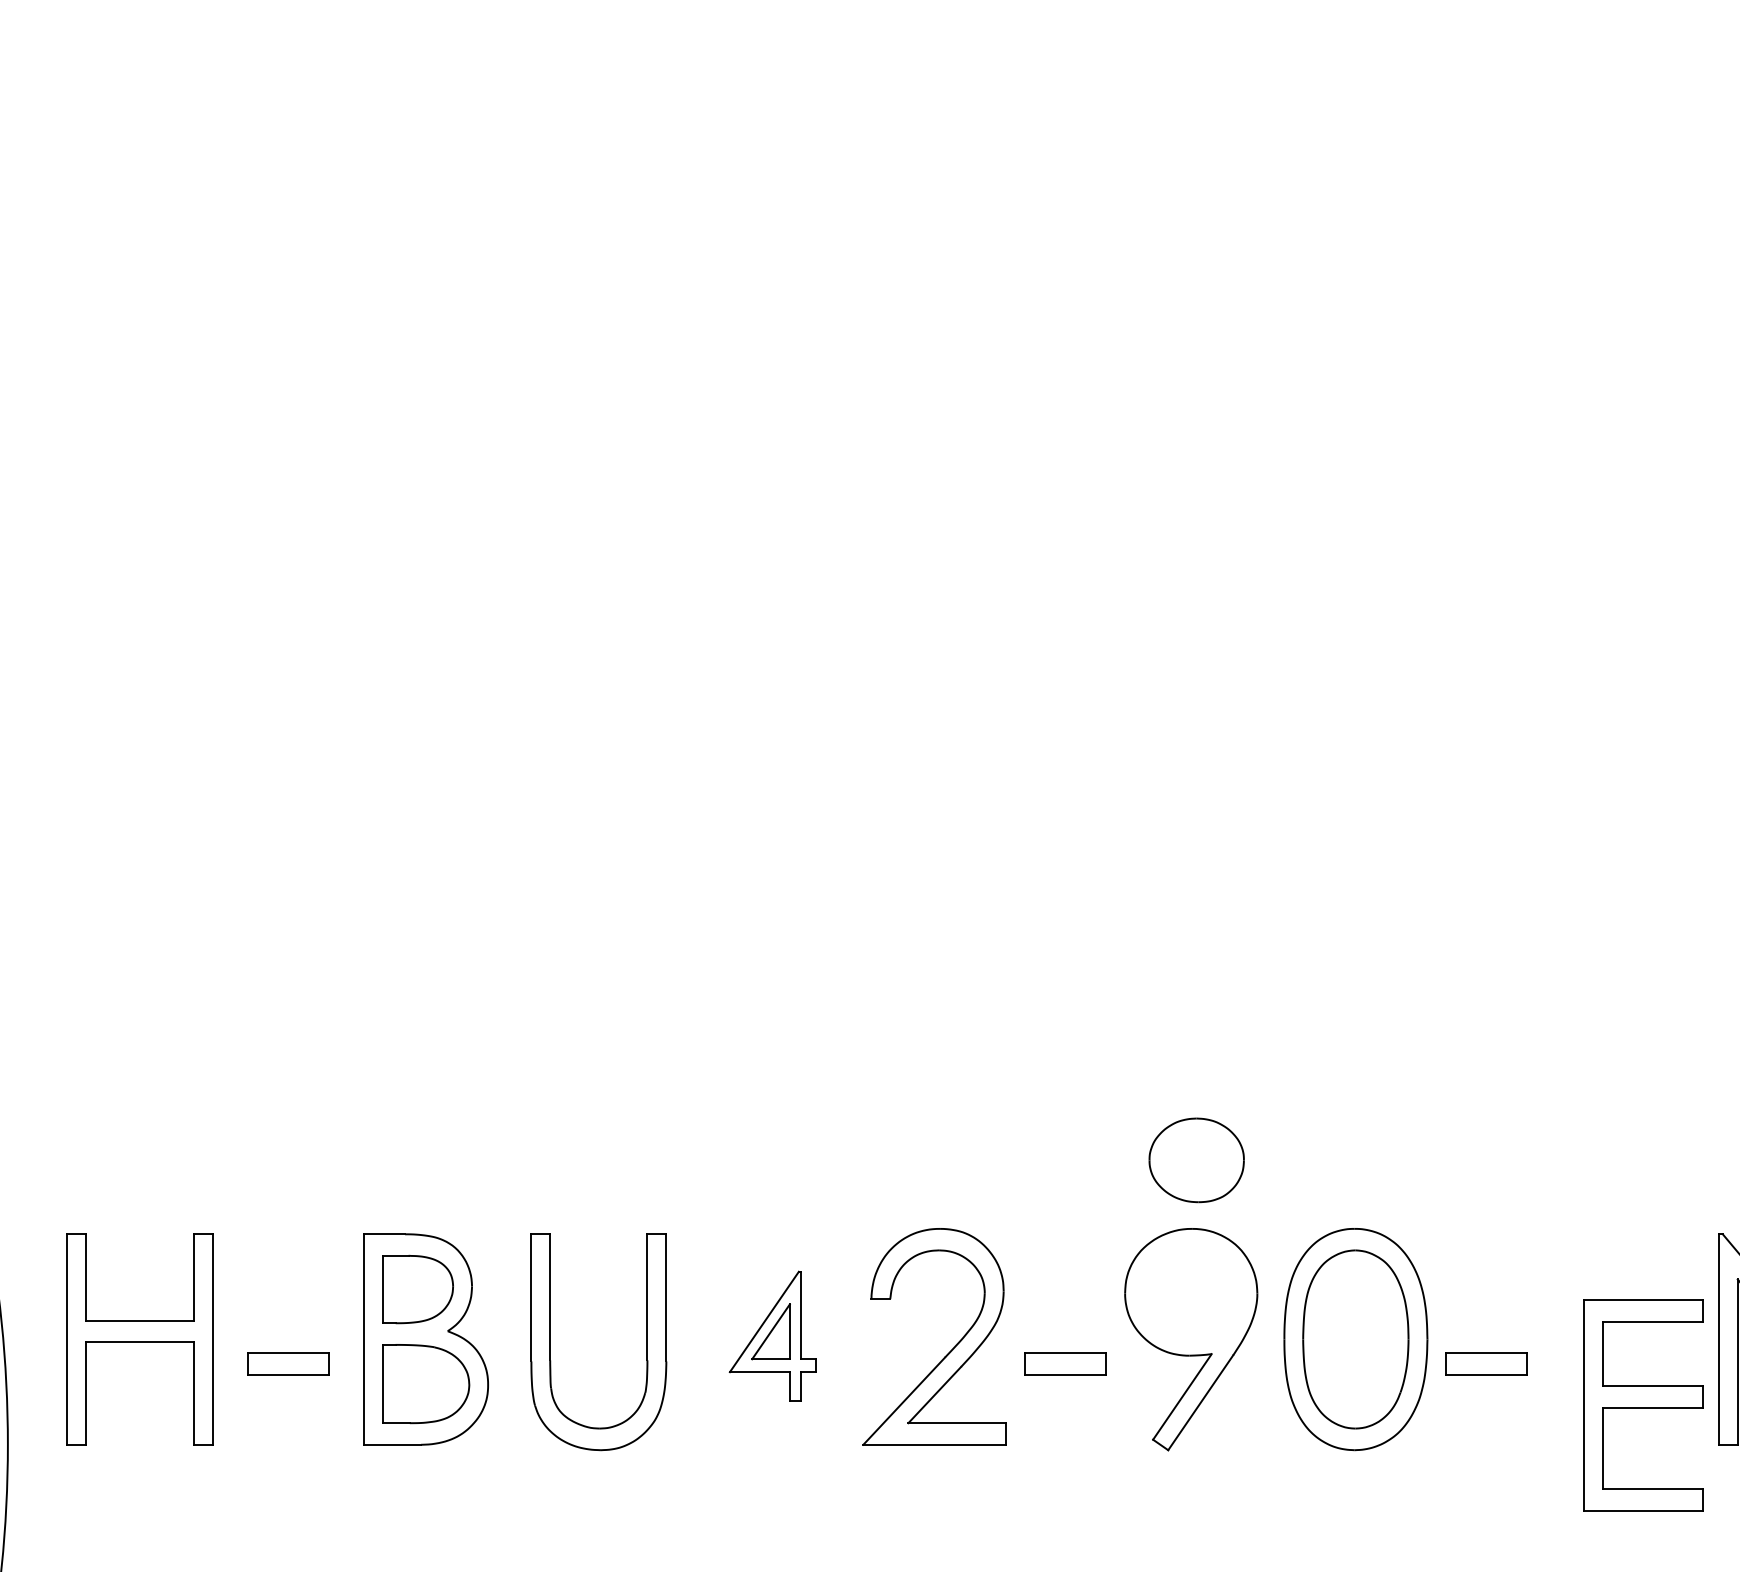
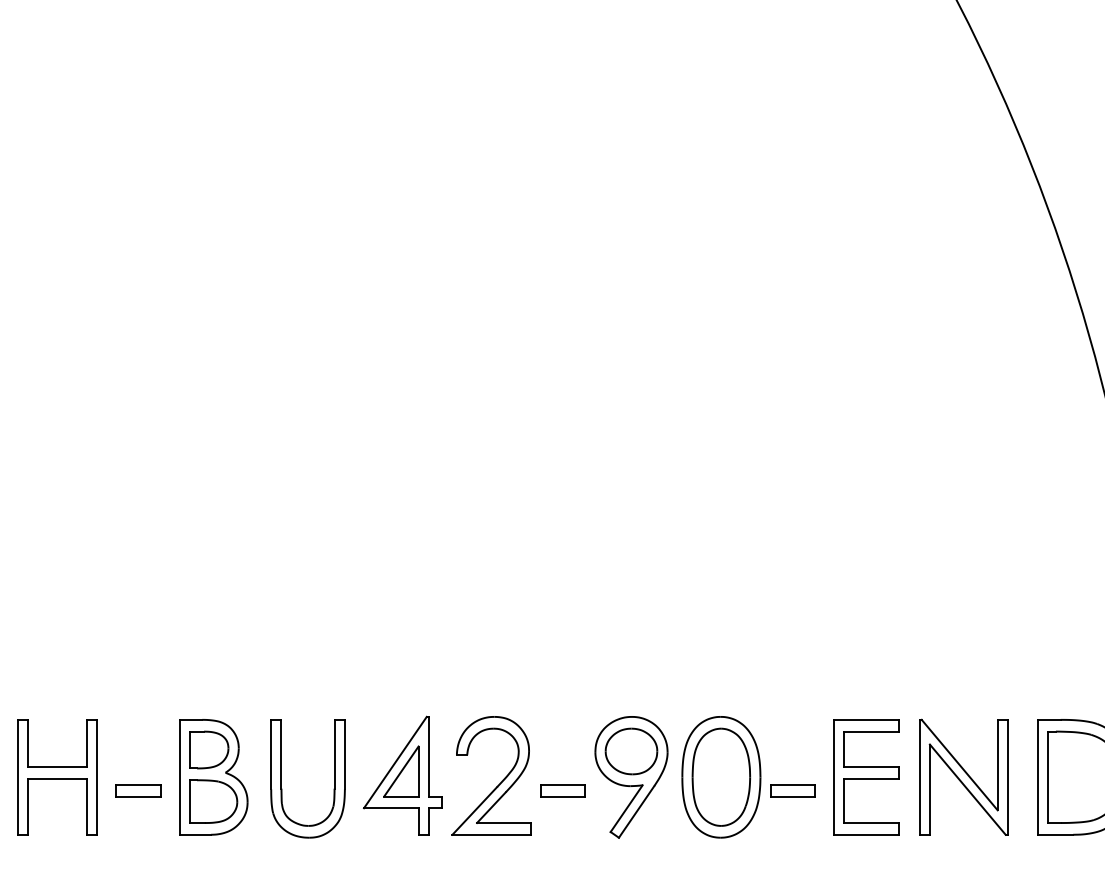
part: (1196, 1160) -> (631, 751), moved
part: (771, 1336) -> (402, 775), size x1.67
part: (1643, 1405) -> (866, 777), moved

